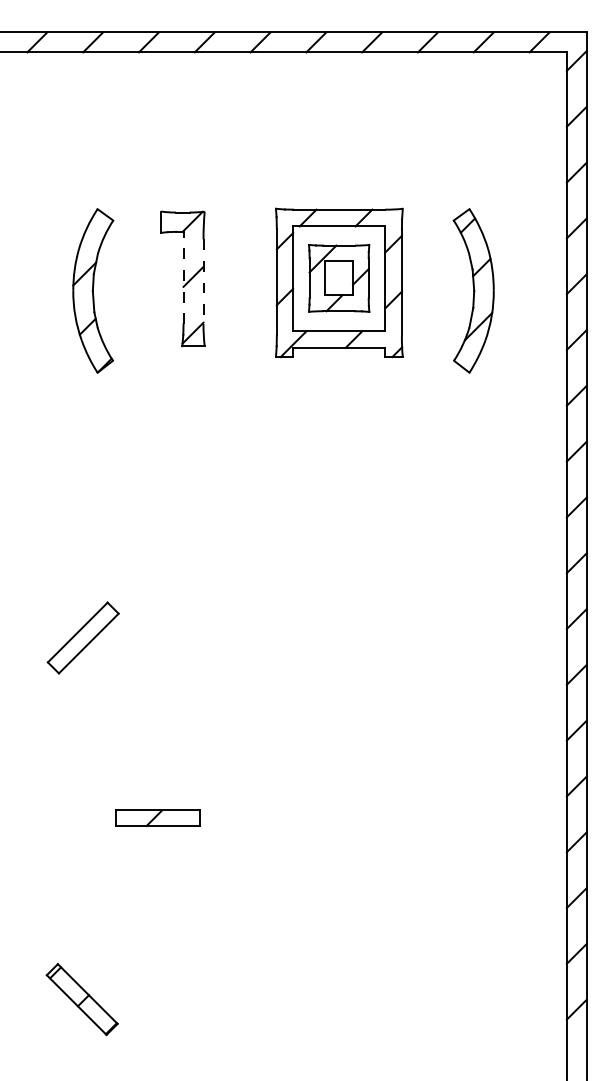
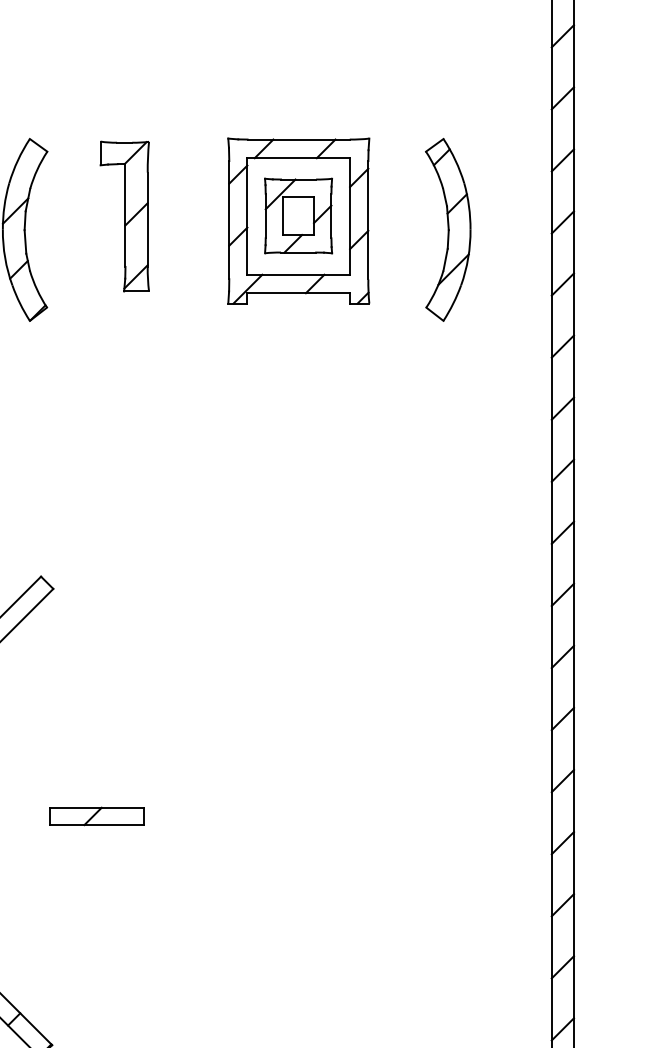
line: (183, 277) -> (125, 215), dashed -> solid
line: (203, 282) -> (147, 220), dashed -> solid

